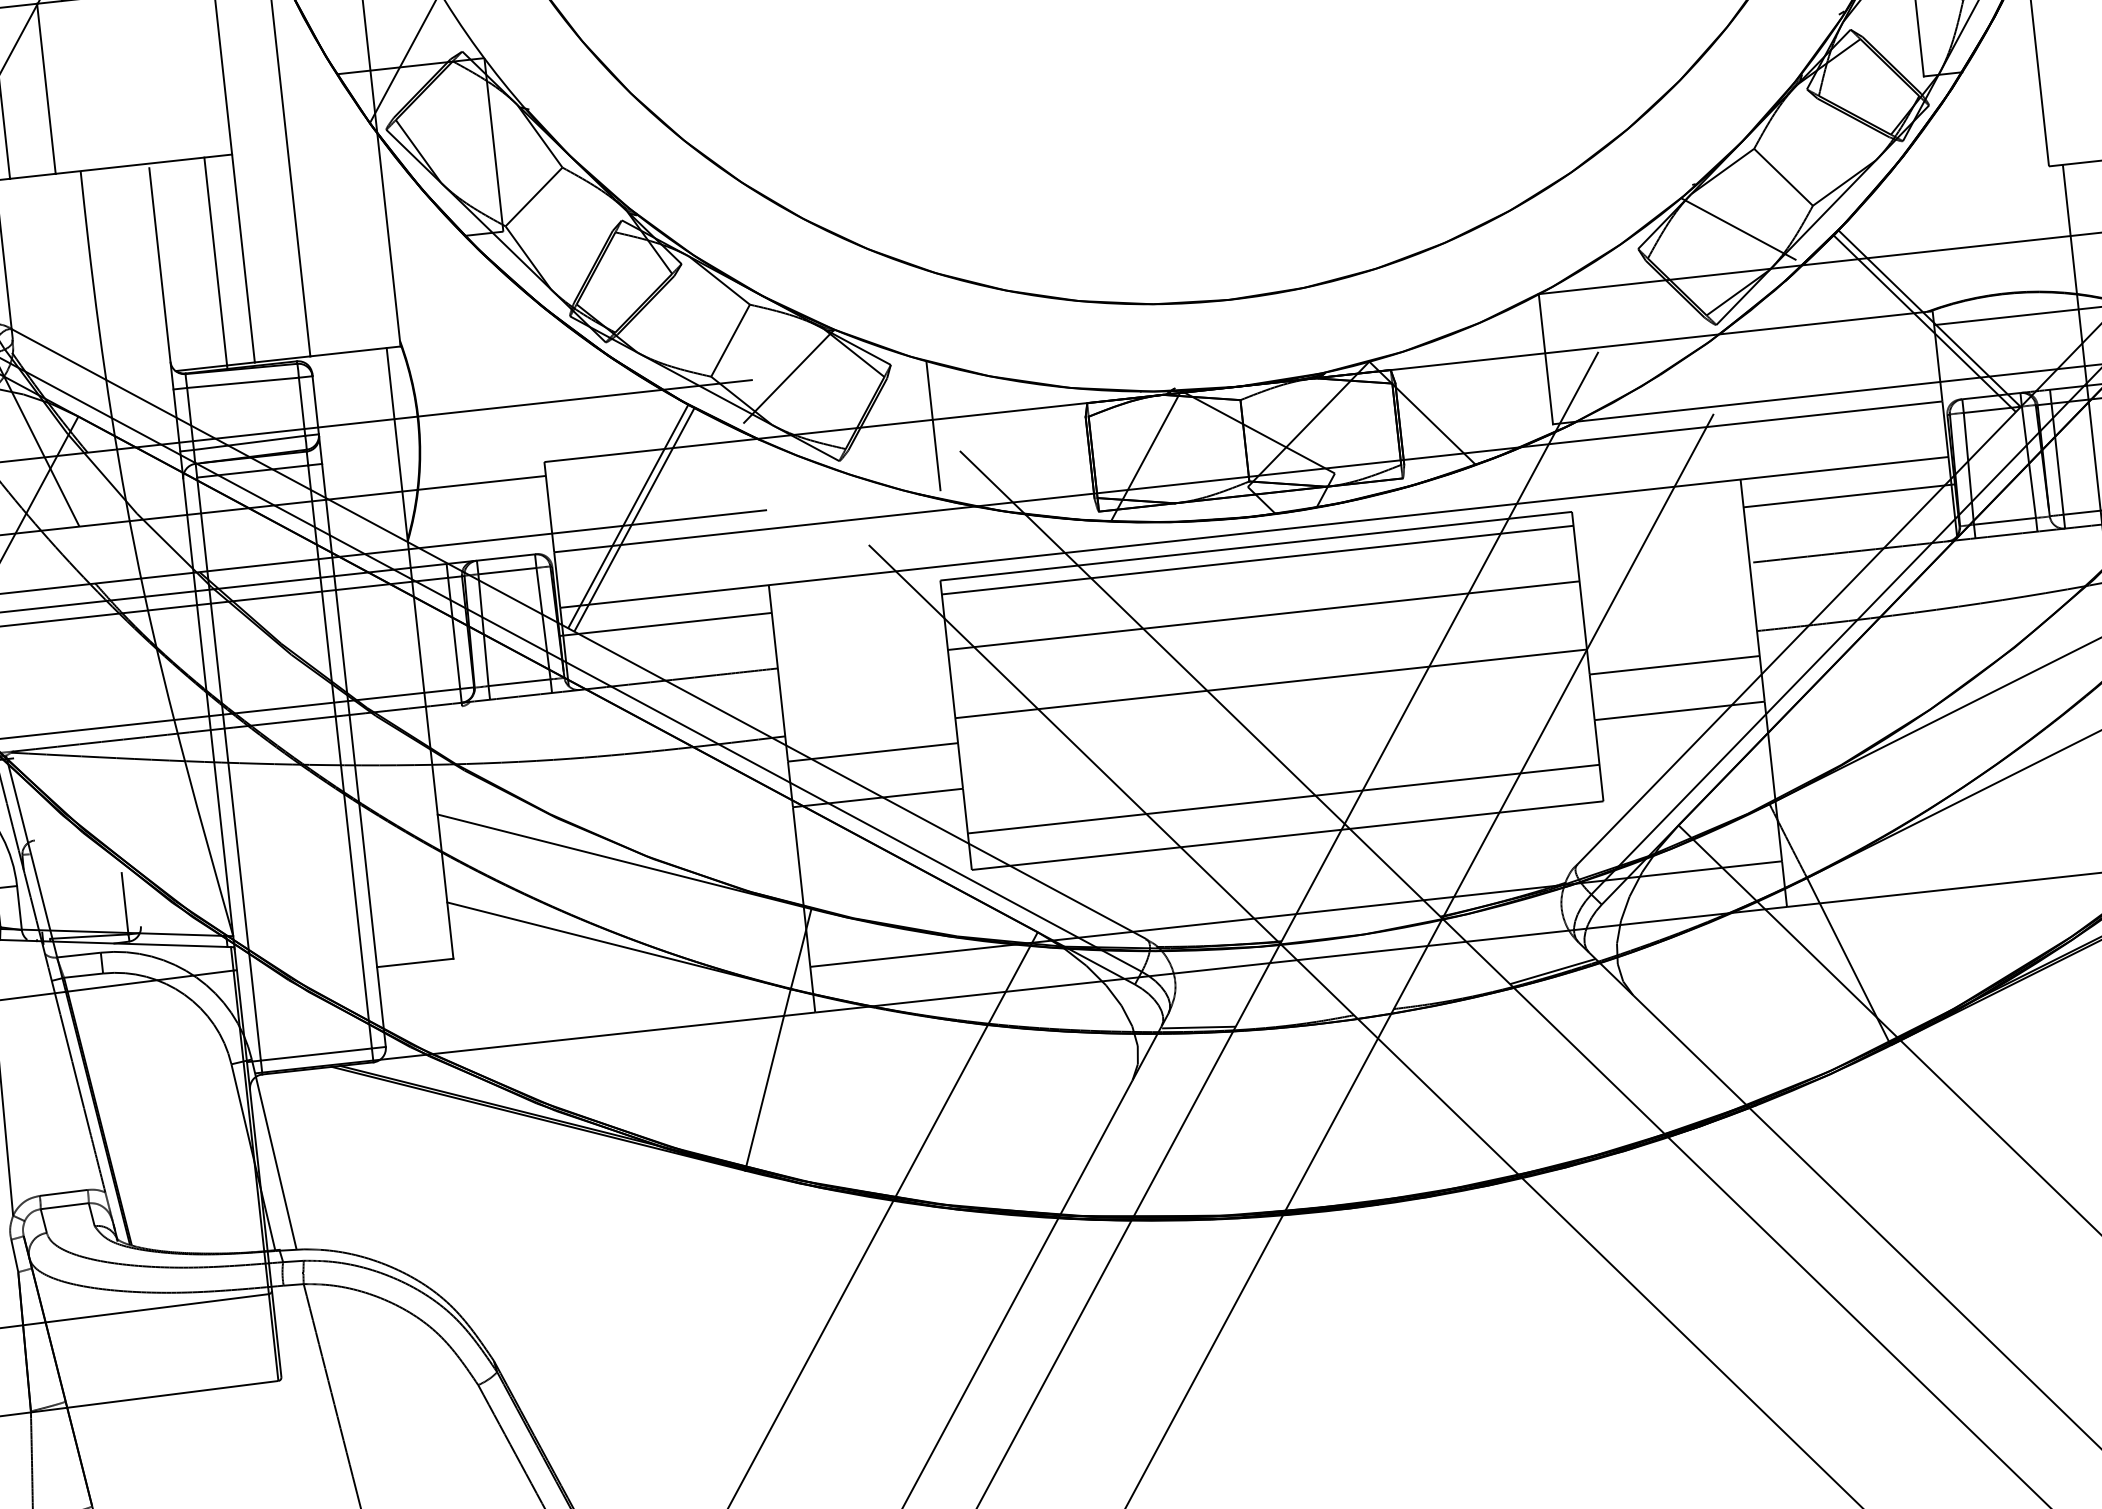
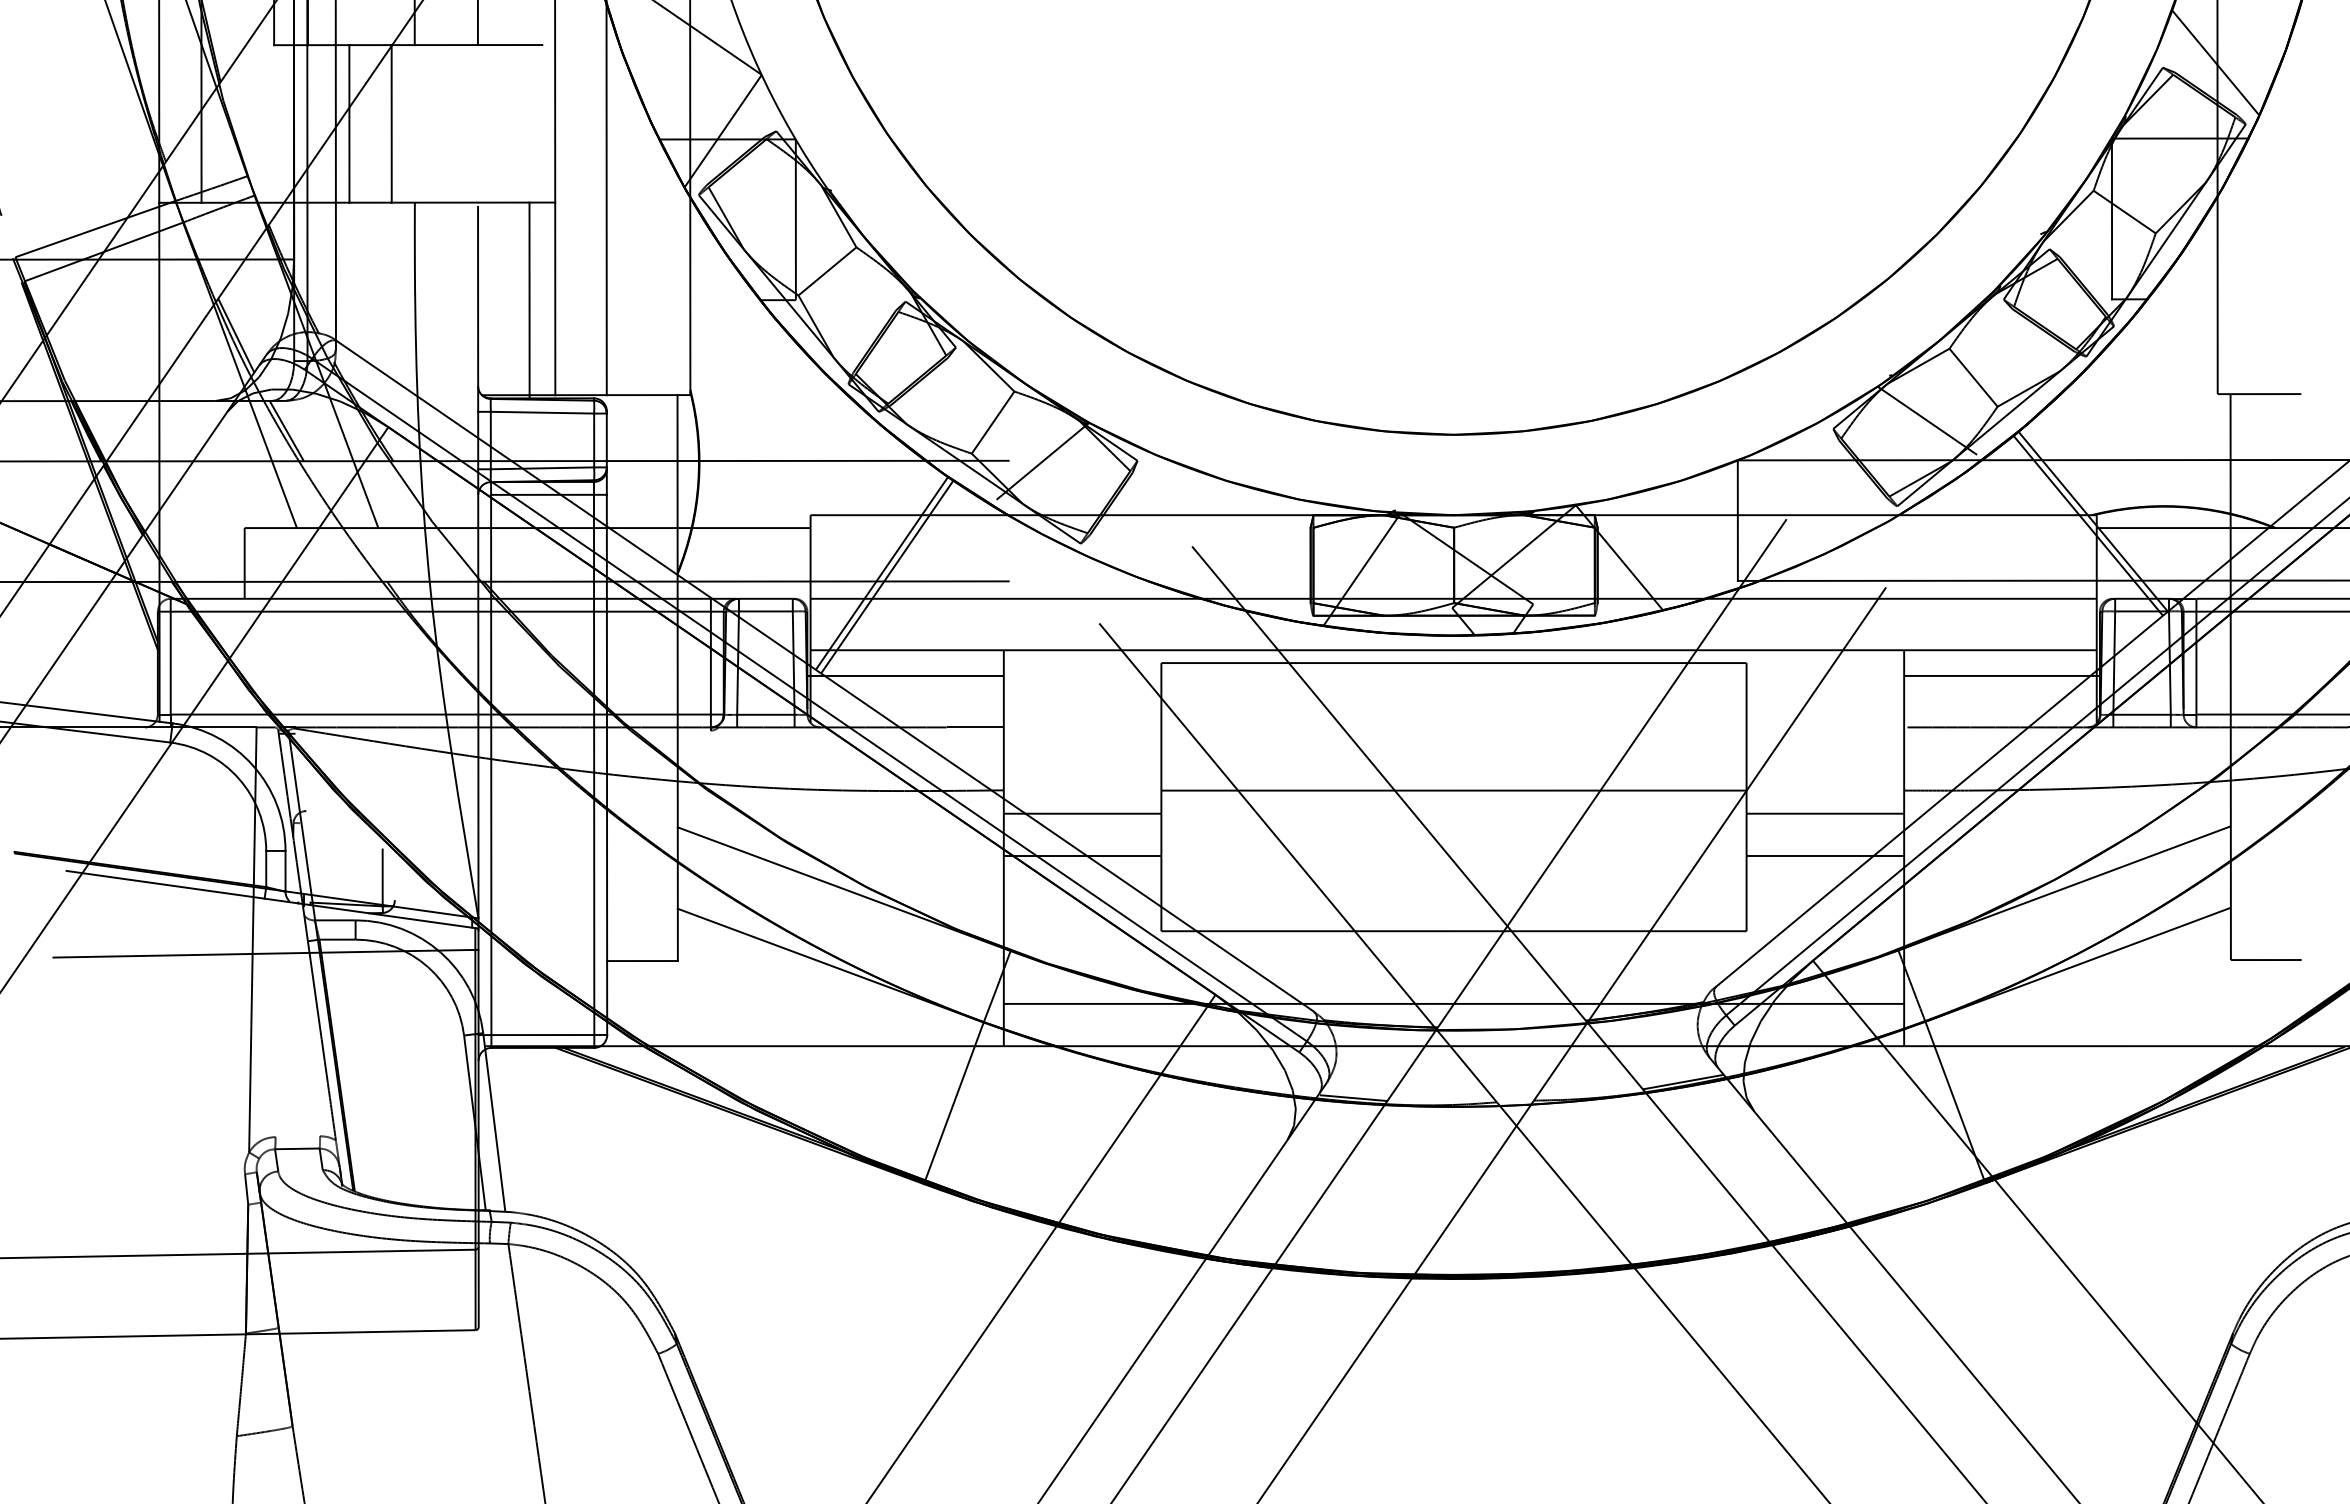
line: (933, 425) -> (1170, 520), removed
line: (1257, 559) -> (1453, 675), removed
line: (1263, 615) -> (1453, 727), removed
line: (1283, 799) -> (1453, 897), removed
line: (63, 1192) -> (297, 1136), removed

